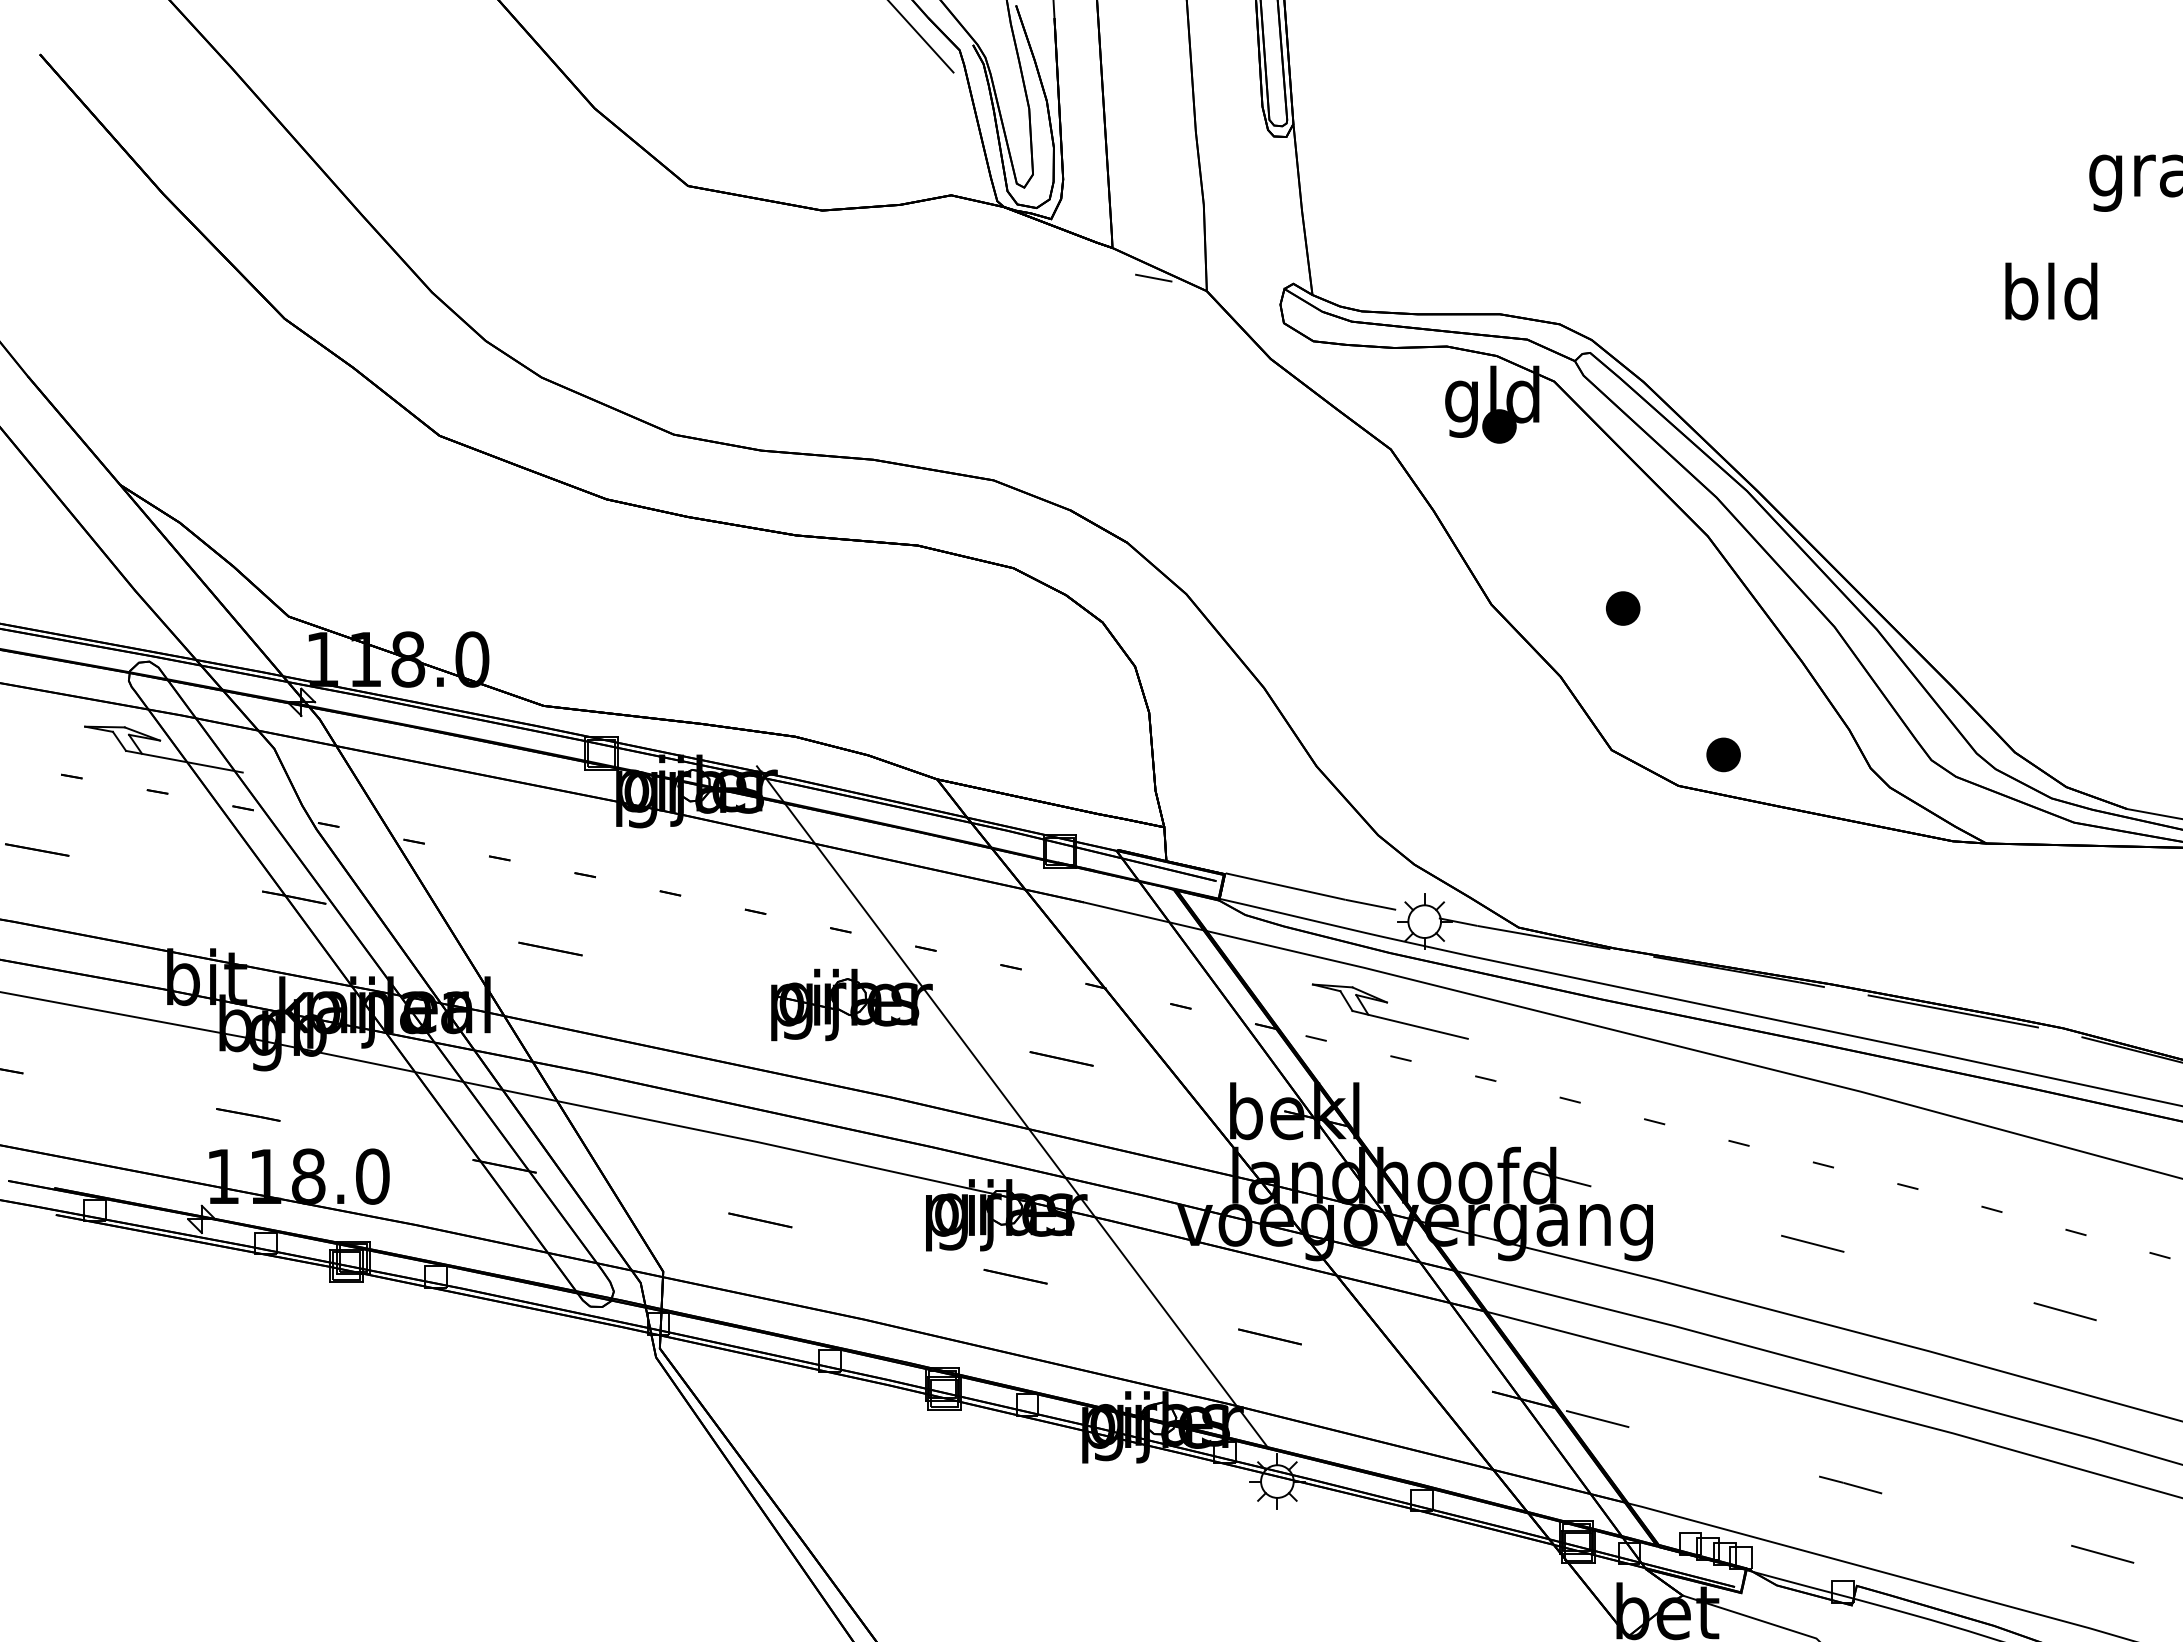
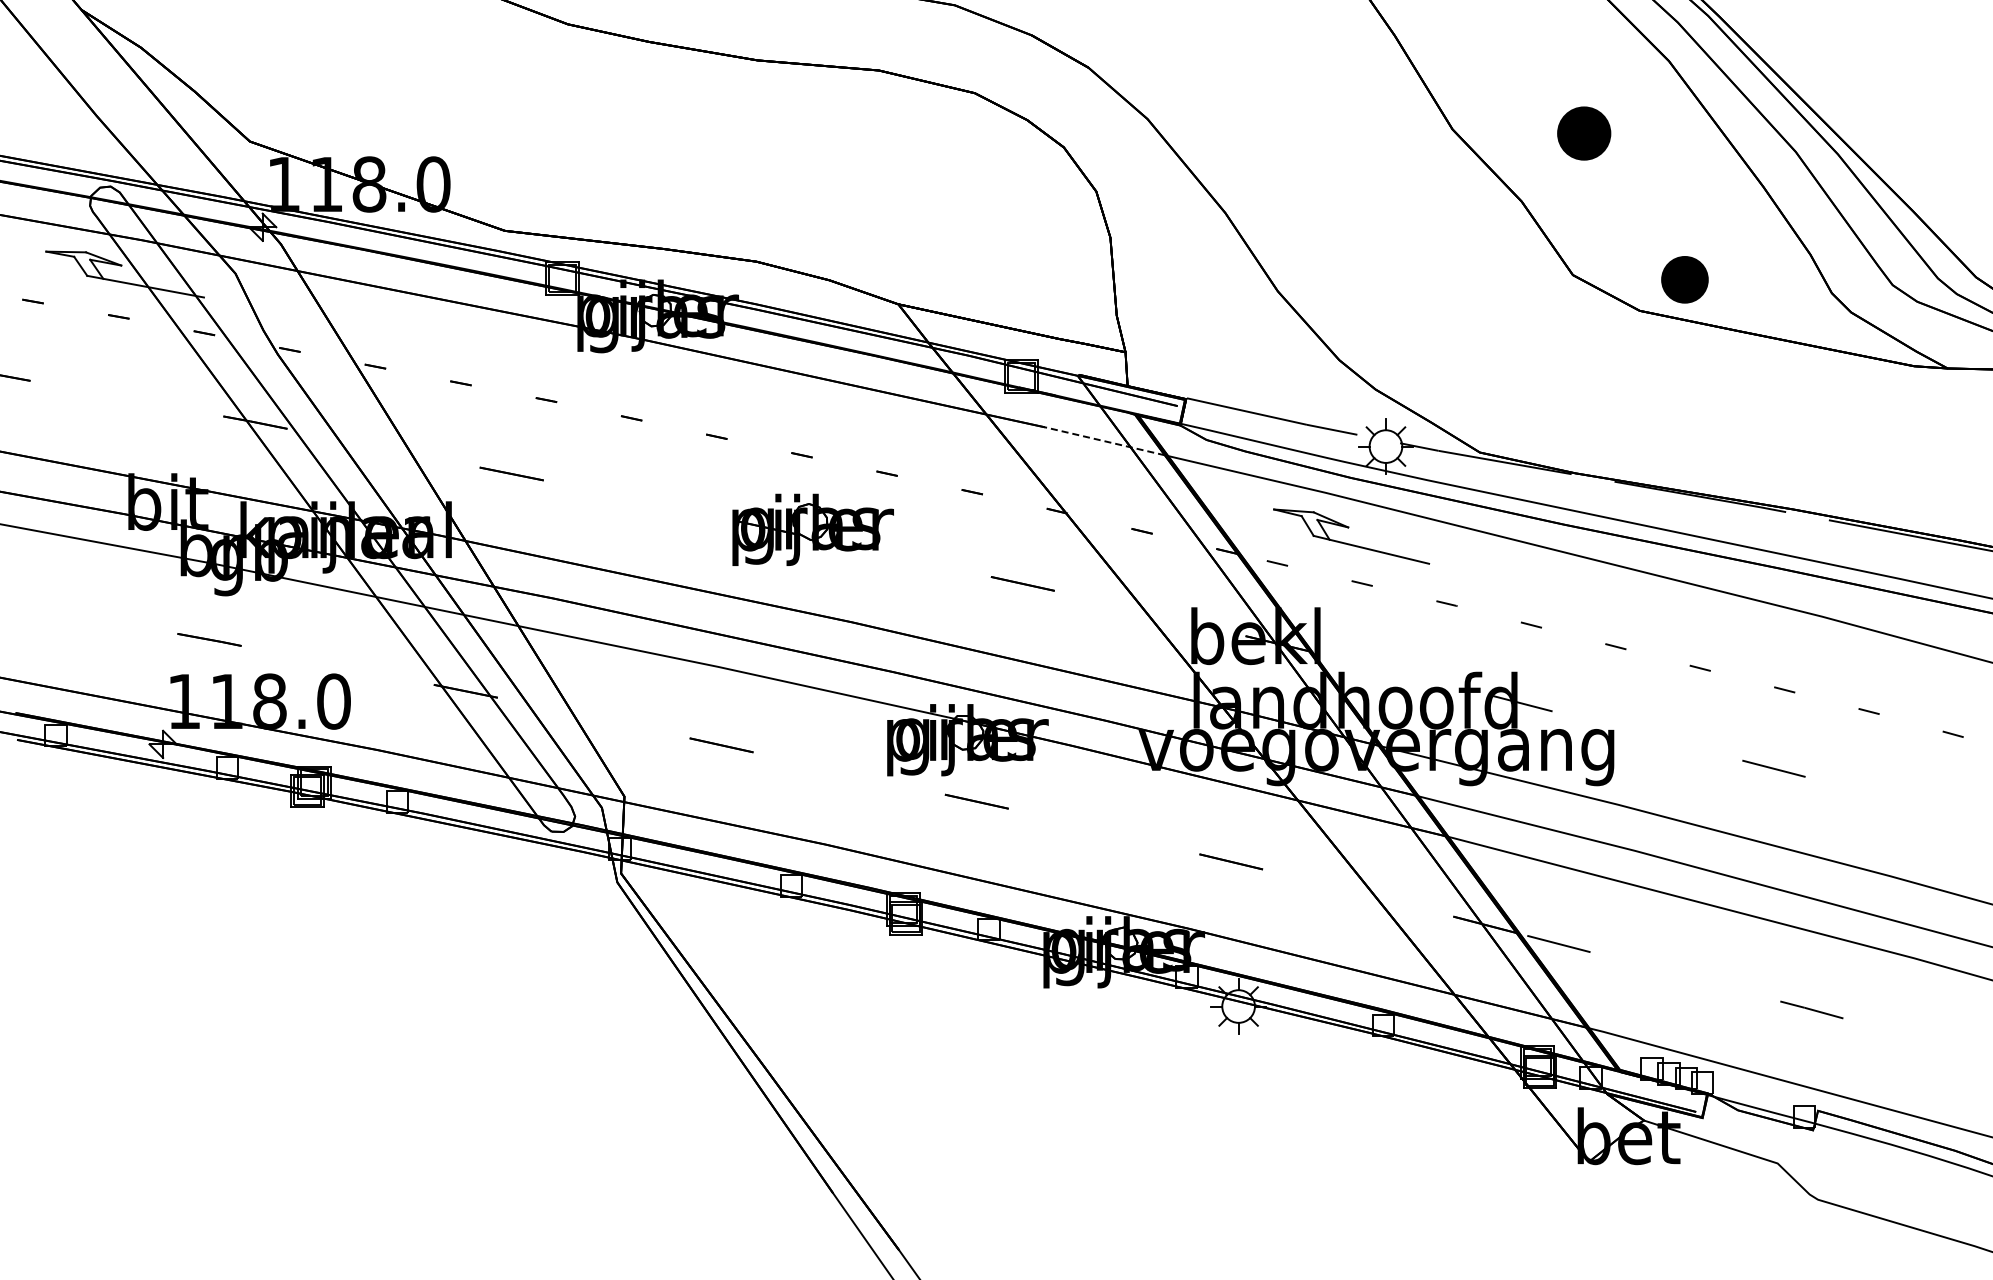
part: (1623, 608) -> (1584, 133), size x1.6
part: (1723, 754) -> (1684, 279), size x1.4
line: (1143, 916) -> (1104, 441), solid -> dashed
line: (1012, 1107) -> (973, 632), removed

